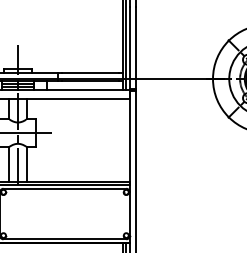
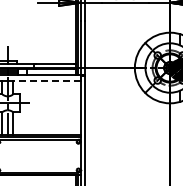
line: (72, 98) -> (43, 80), solid -> dashed

